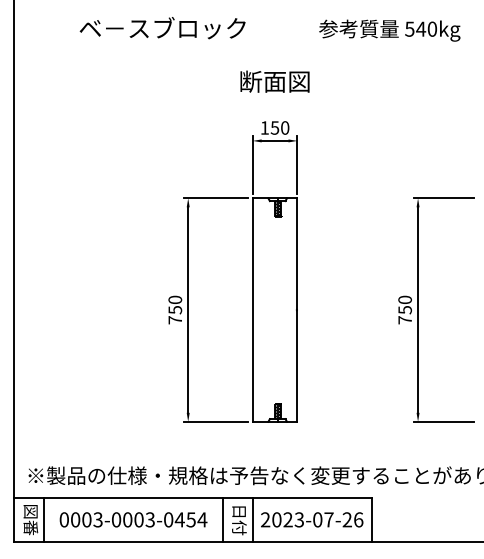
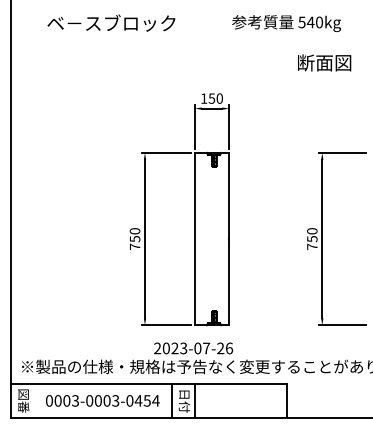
text: (162, 28) -> (111, 23), moved
text: (389, 30) -> (286, 23), moved
text: (274, 81) -> (324, 62), moved
line: (44, 519) -> (34, 400), removed
text: (312, 519) -> (193, 348), moved

